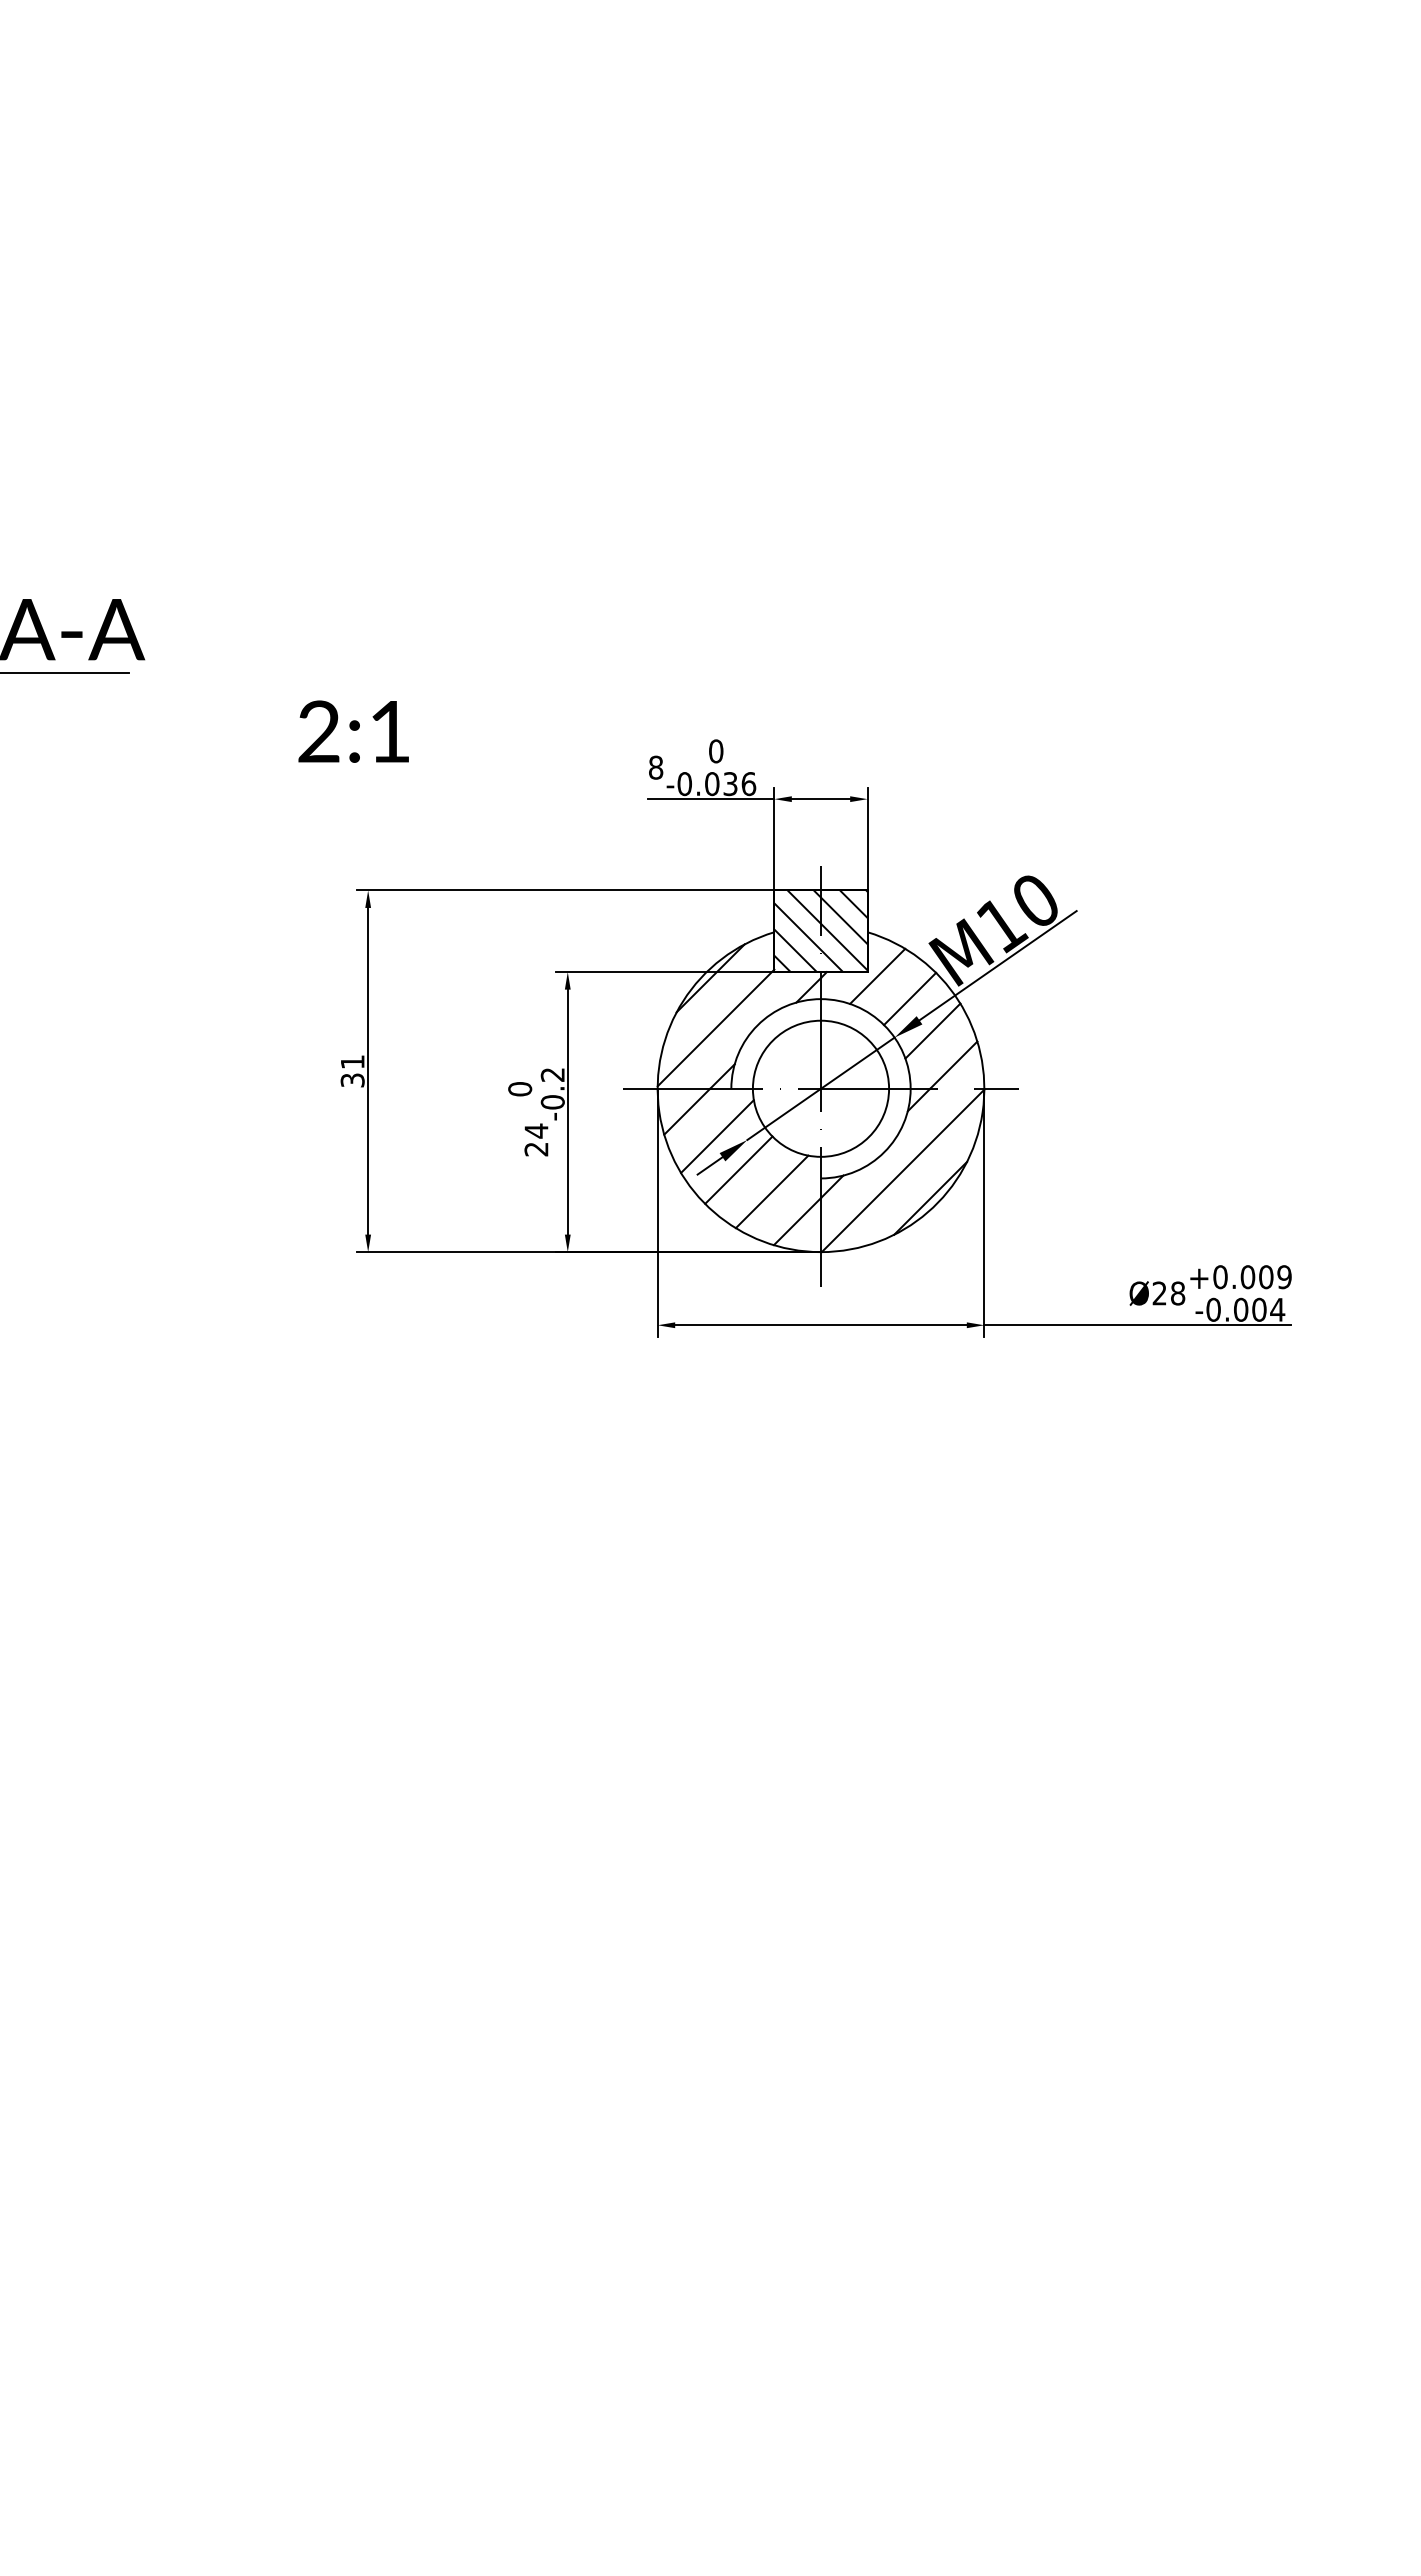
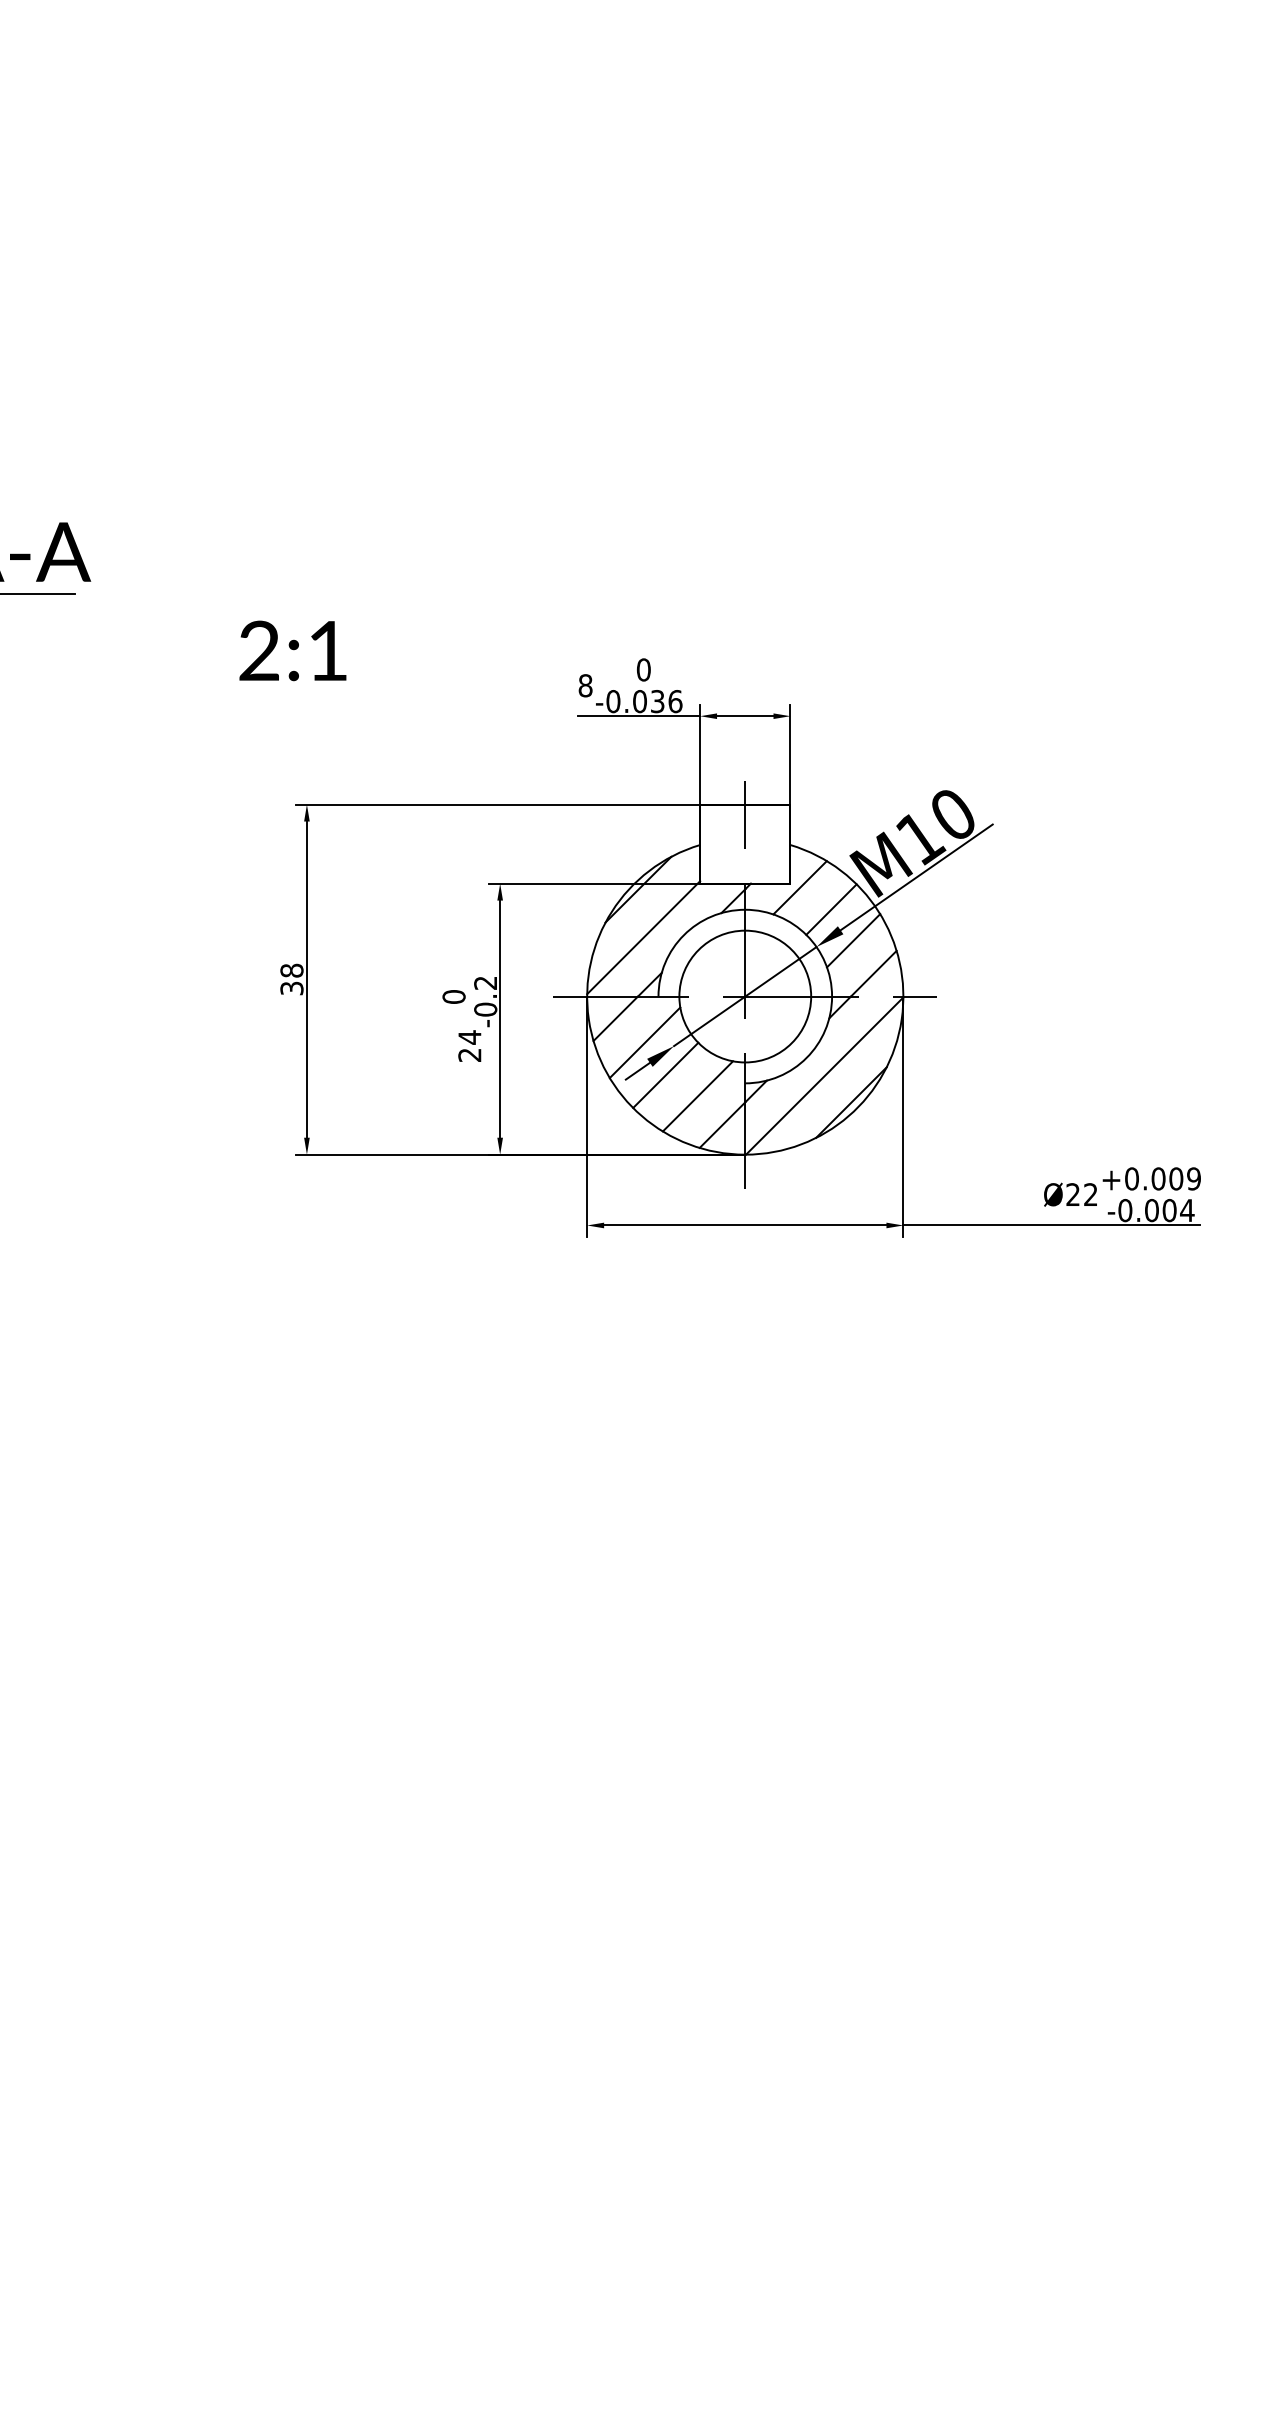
hatch: (820, 931) -> (744, 844), removed
text: (352, 1062) -> (291, 971), 31 -> 38
text: (1178, 1293) -> (1091, 1194), Ø28 -> Ø22

